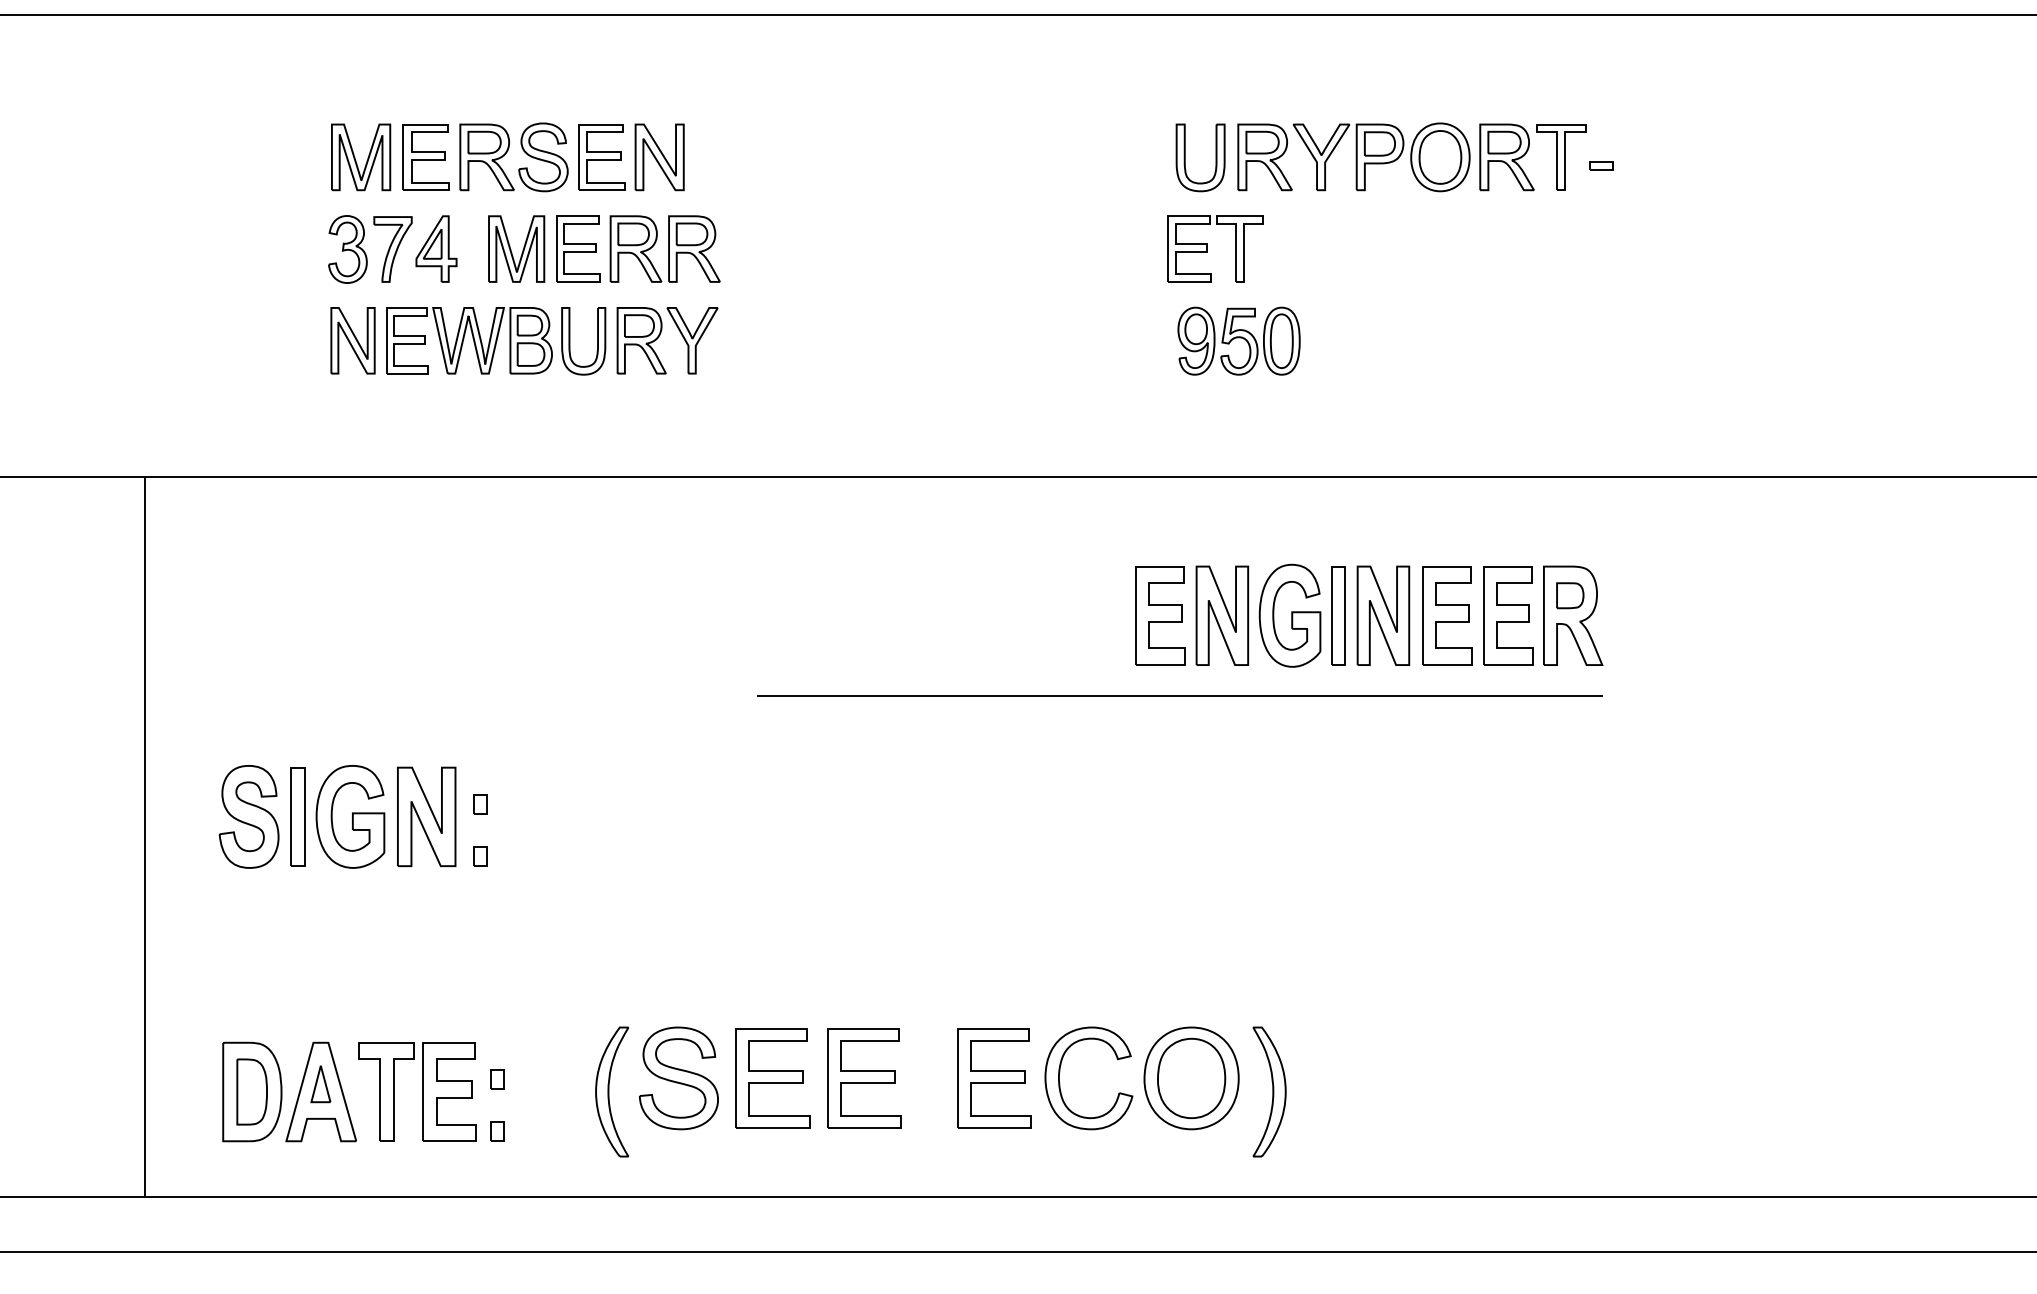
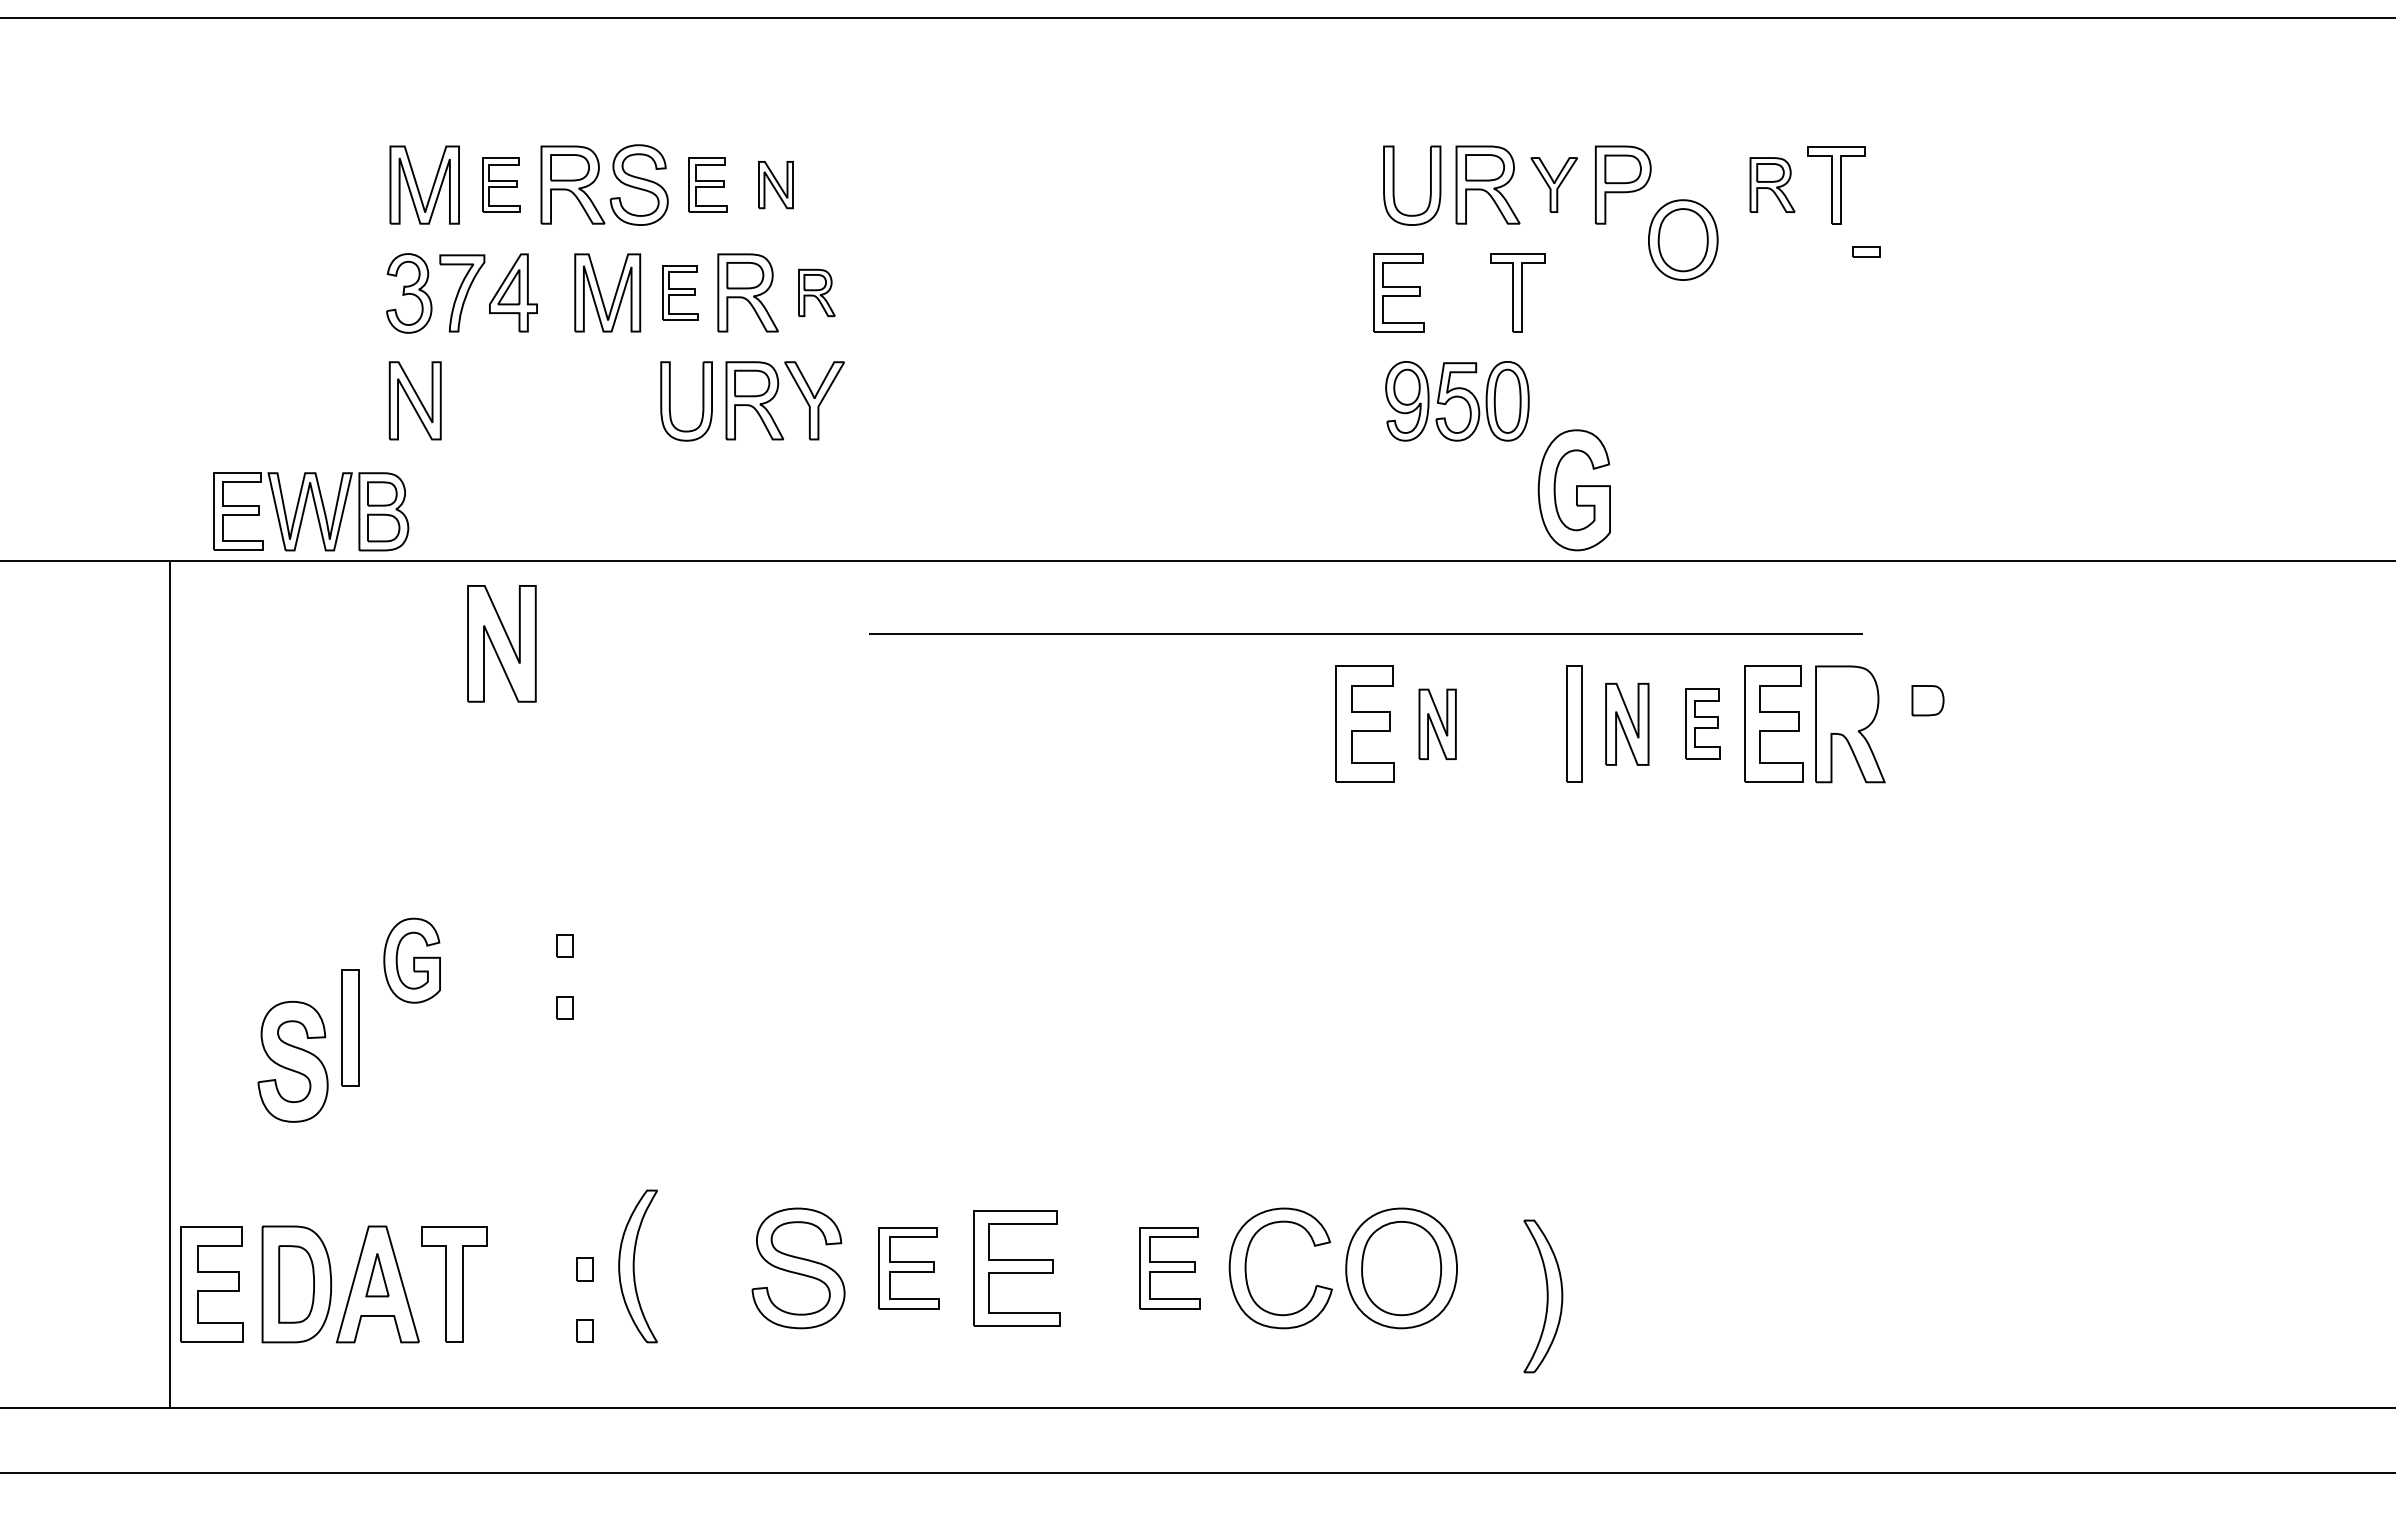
part: (659, 156) -> (775, 184), size x0.6
part: (1320, 156) -> (1553, 184), size x0.7
part: (1440, 156) -> (1683, 239), moved
part: (1506, 156) -> (1772, 184), size x0.7
part: (426, 157) -> (501, 185), size x0.7
part: (601, 157) -> (707, 185), size x0.7
part: (1601, 166) -> (1866, 251), moved
part: (578, 248) -> (680, 292), size x0.7
part: (694, 248) -> (816, 292), size x0.6
part: (1239, 248) -> (1517, 292), moved
part: (469, 340) -> (311, 511), moved
part: (1569, 595) -> (1927, 700), moved
part: (1222, 615) -> (1437, 724), size x0.6
part: (1289, 615) -> (1573, 490), moved
part: (1383, 615) -> (1627, 724), size x0.7
part: (1447, 615) -> (1702, 723), size x0.6
line: (1179, 695) -> (1365, 633), moved
part: (248, 816) -> (292, 1061), moved
part: (297, 816) -> (350, 1027), moved
part: (349, 816) -> (411, 960), size x0.7
part: (426, 816) -> (501, 643), moved
part: (772, 1078) -> (908, 1268), size x0.7
part: (994, 1078) -> (1169, 1268), size x0.7
part: (449, 1092) -> (211, 1284), moved
part: (611, 1092) -> (637, 1266), moved
part: (1269, 1092) -> (1543, 1296), moved

